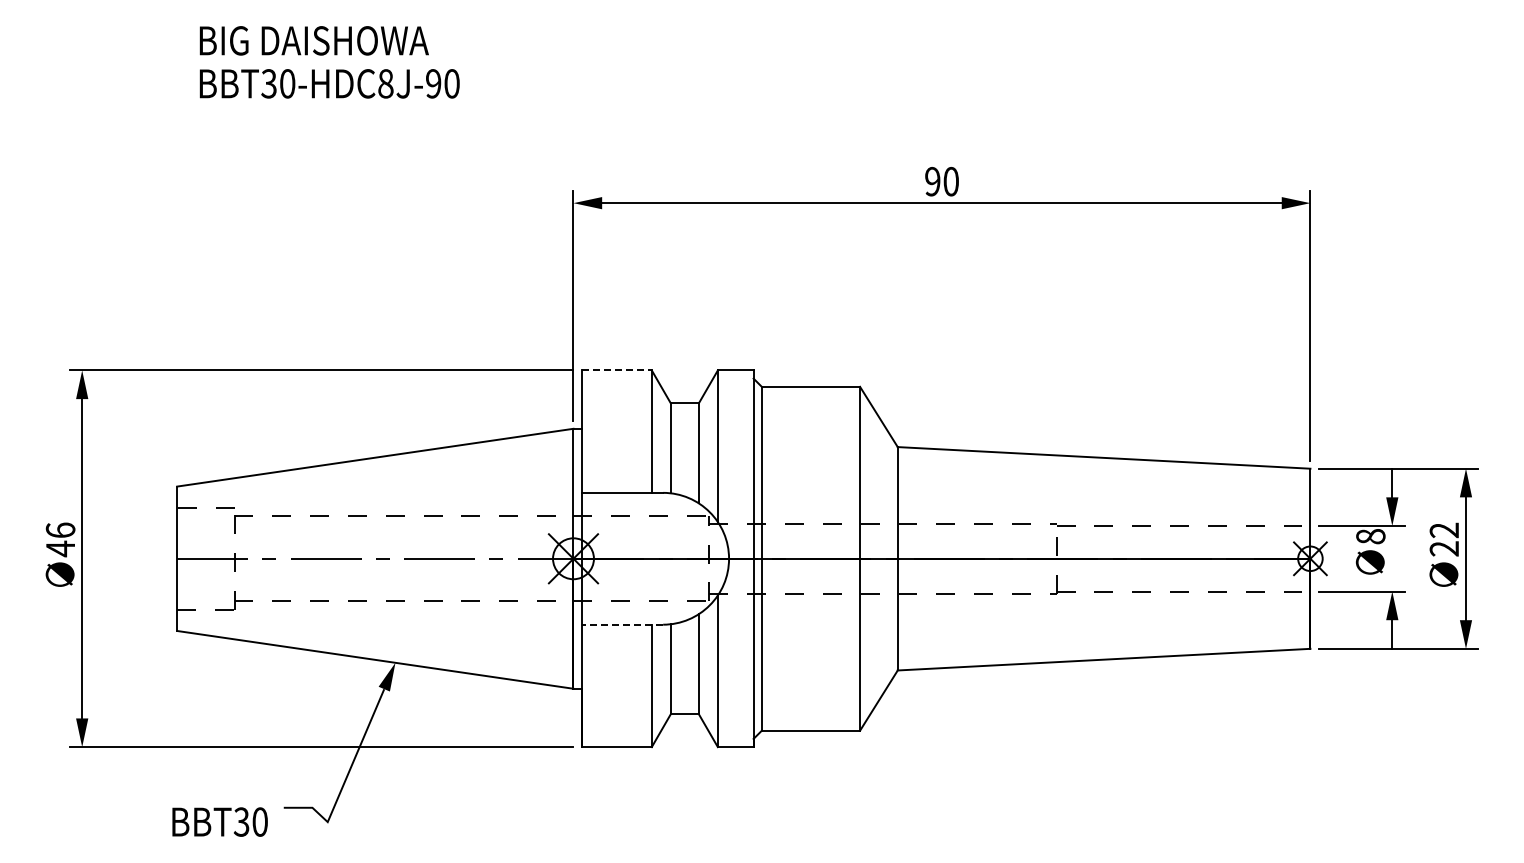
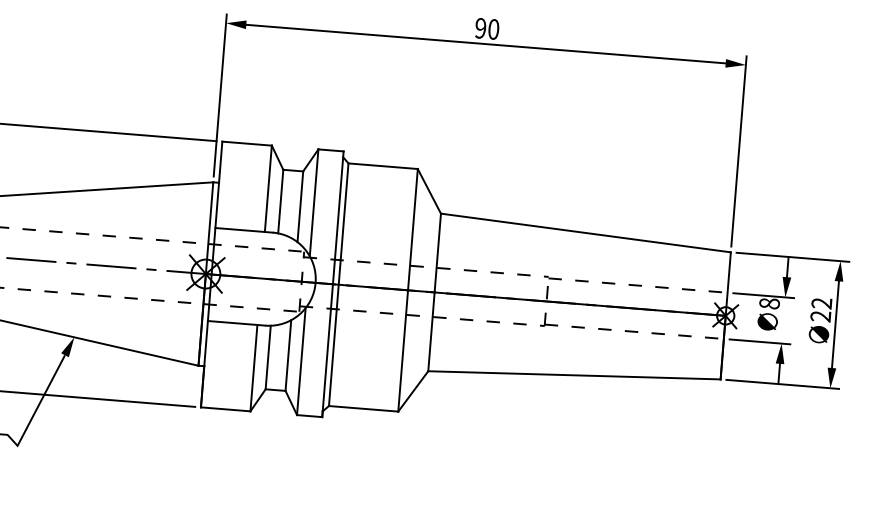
line: (617, 370) -> (247, 143), dashed -> solid
line: (622, 624) -> (236, 323), dashed -> solid

